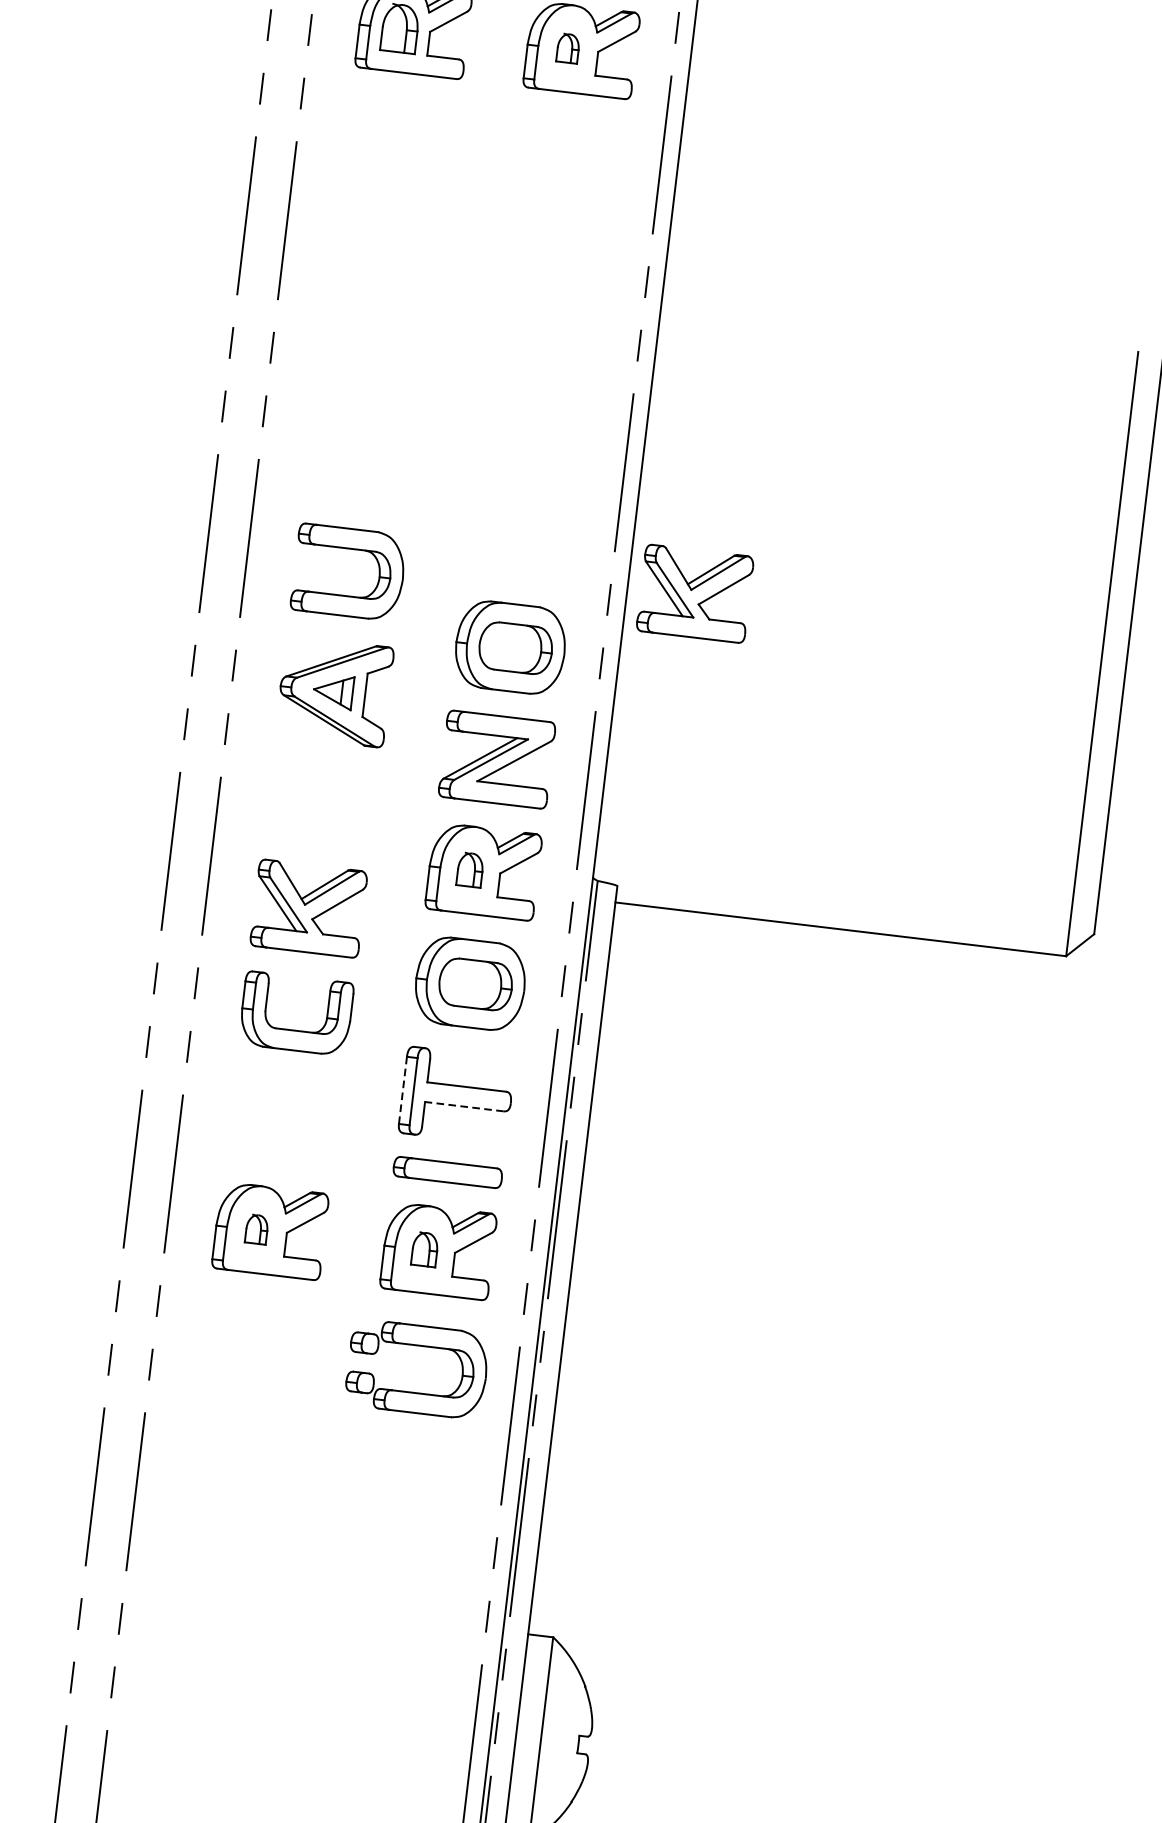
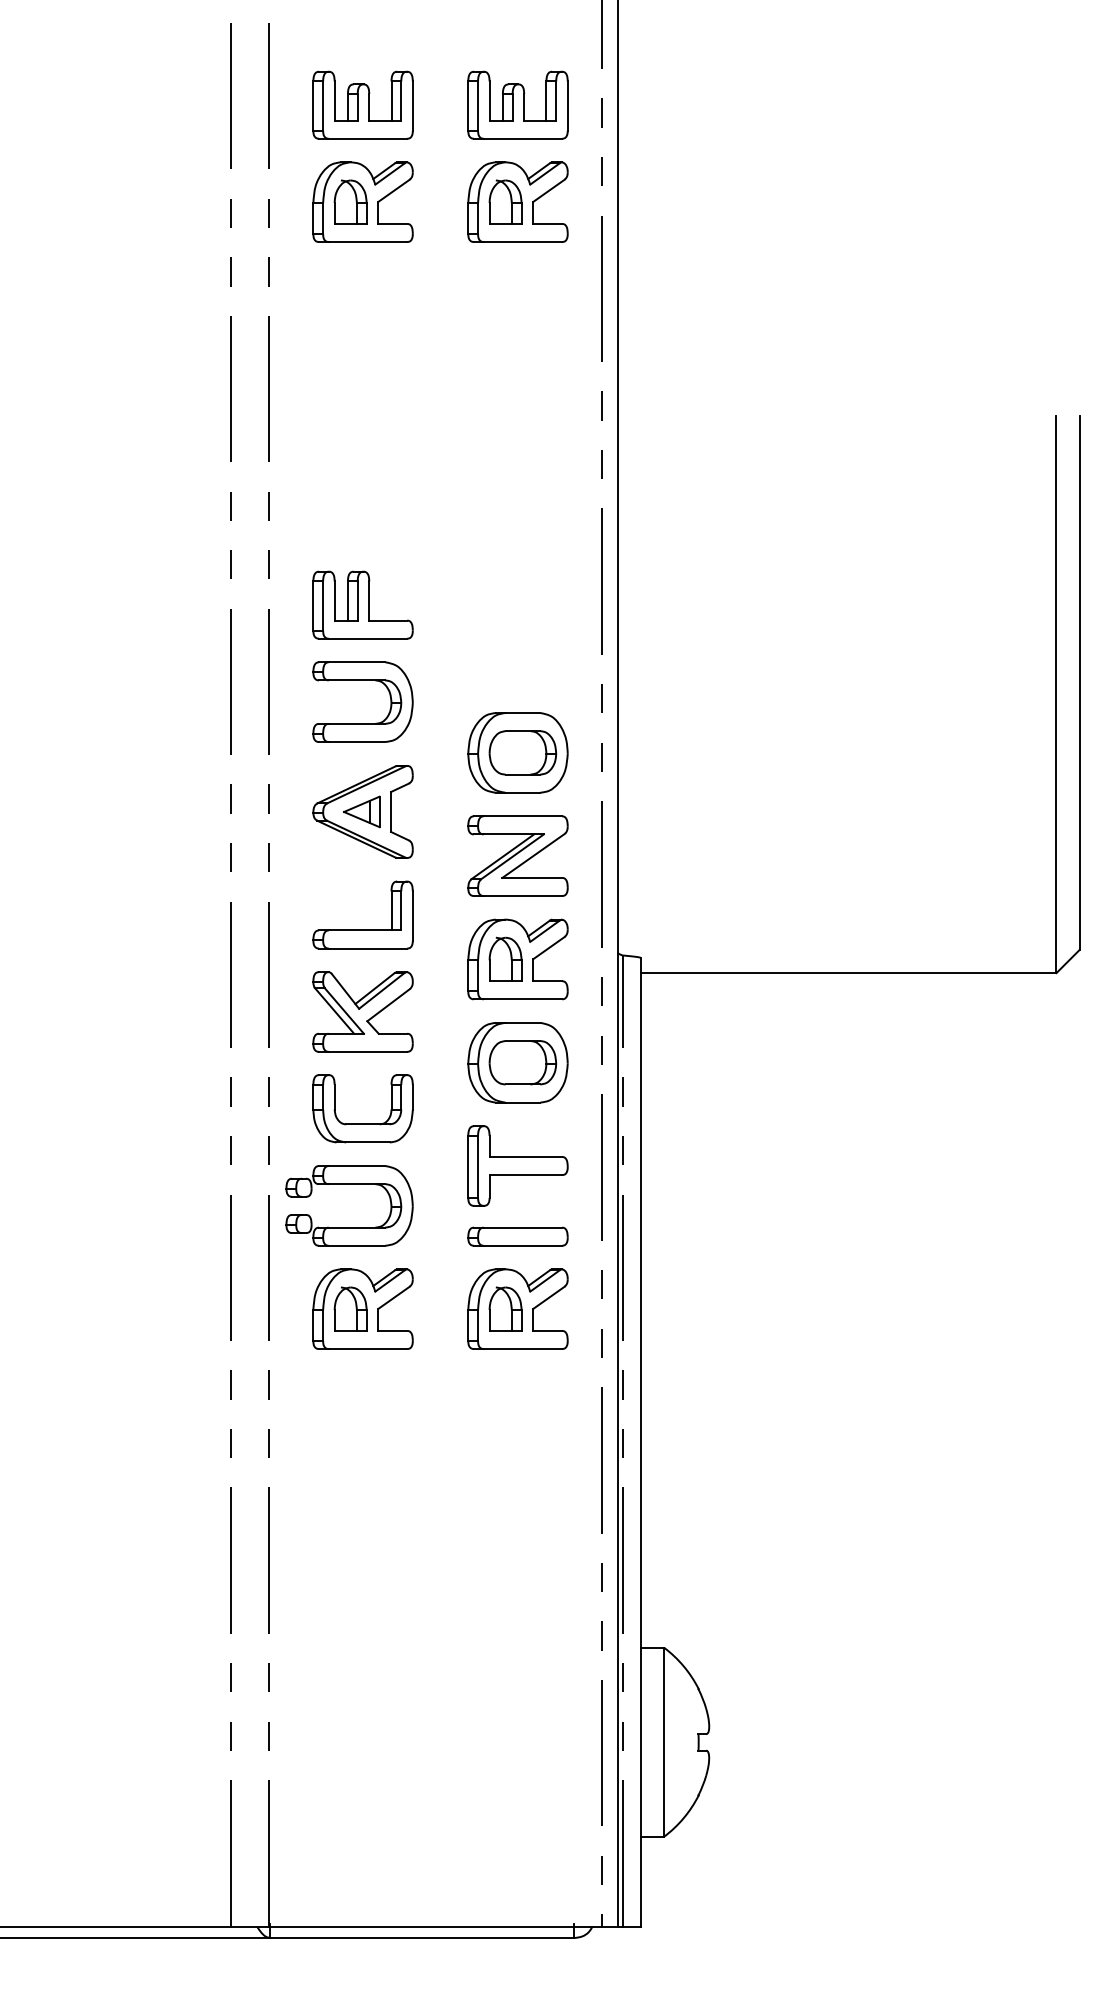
part: (568, 47) -> (505, 201), size x1.67
part: (360, 466) -> (362, 604), added
part: (694, 593) -> (679, 683), removed
part: (318, 819) -> (362, 929), added
part: (470, 869) -> (505, 958), size x1.43
line: (403, 1089) -> (468, 1166), dashed -> solid
line: (463, 1107) -> (525, 1175), dashed -> solid
part: (256, 1228) -> (350, 1308), size x1.67
part: (425, 1248) -> (505, 1308), size x1.43
part: (420, 1346) -> (349, 1184), moved

